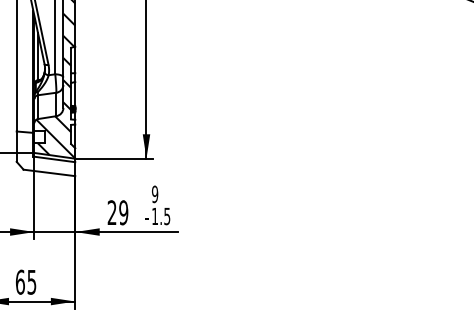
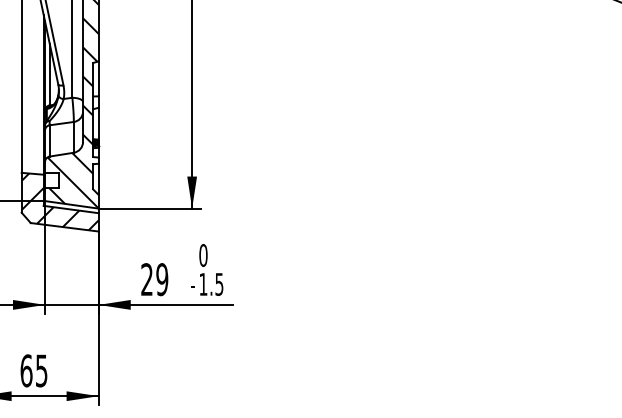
hatch: (45, 153) -> (59, 201), added
text: (155, 194) -> (203, 255), 9 -> 0

